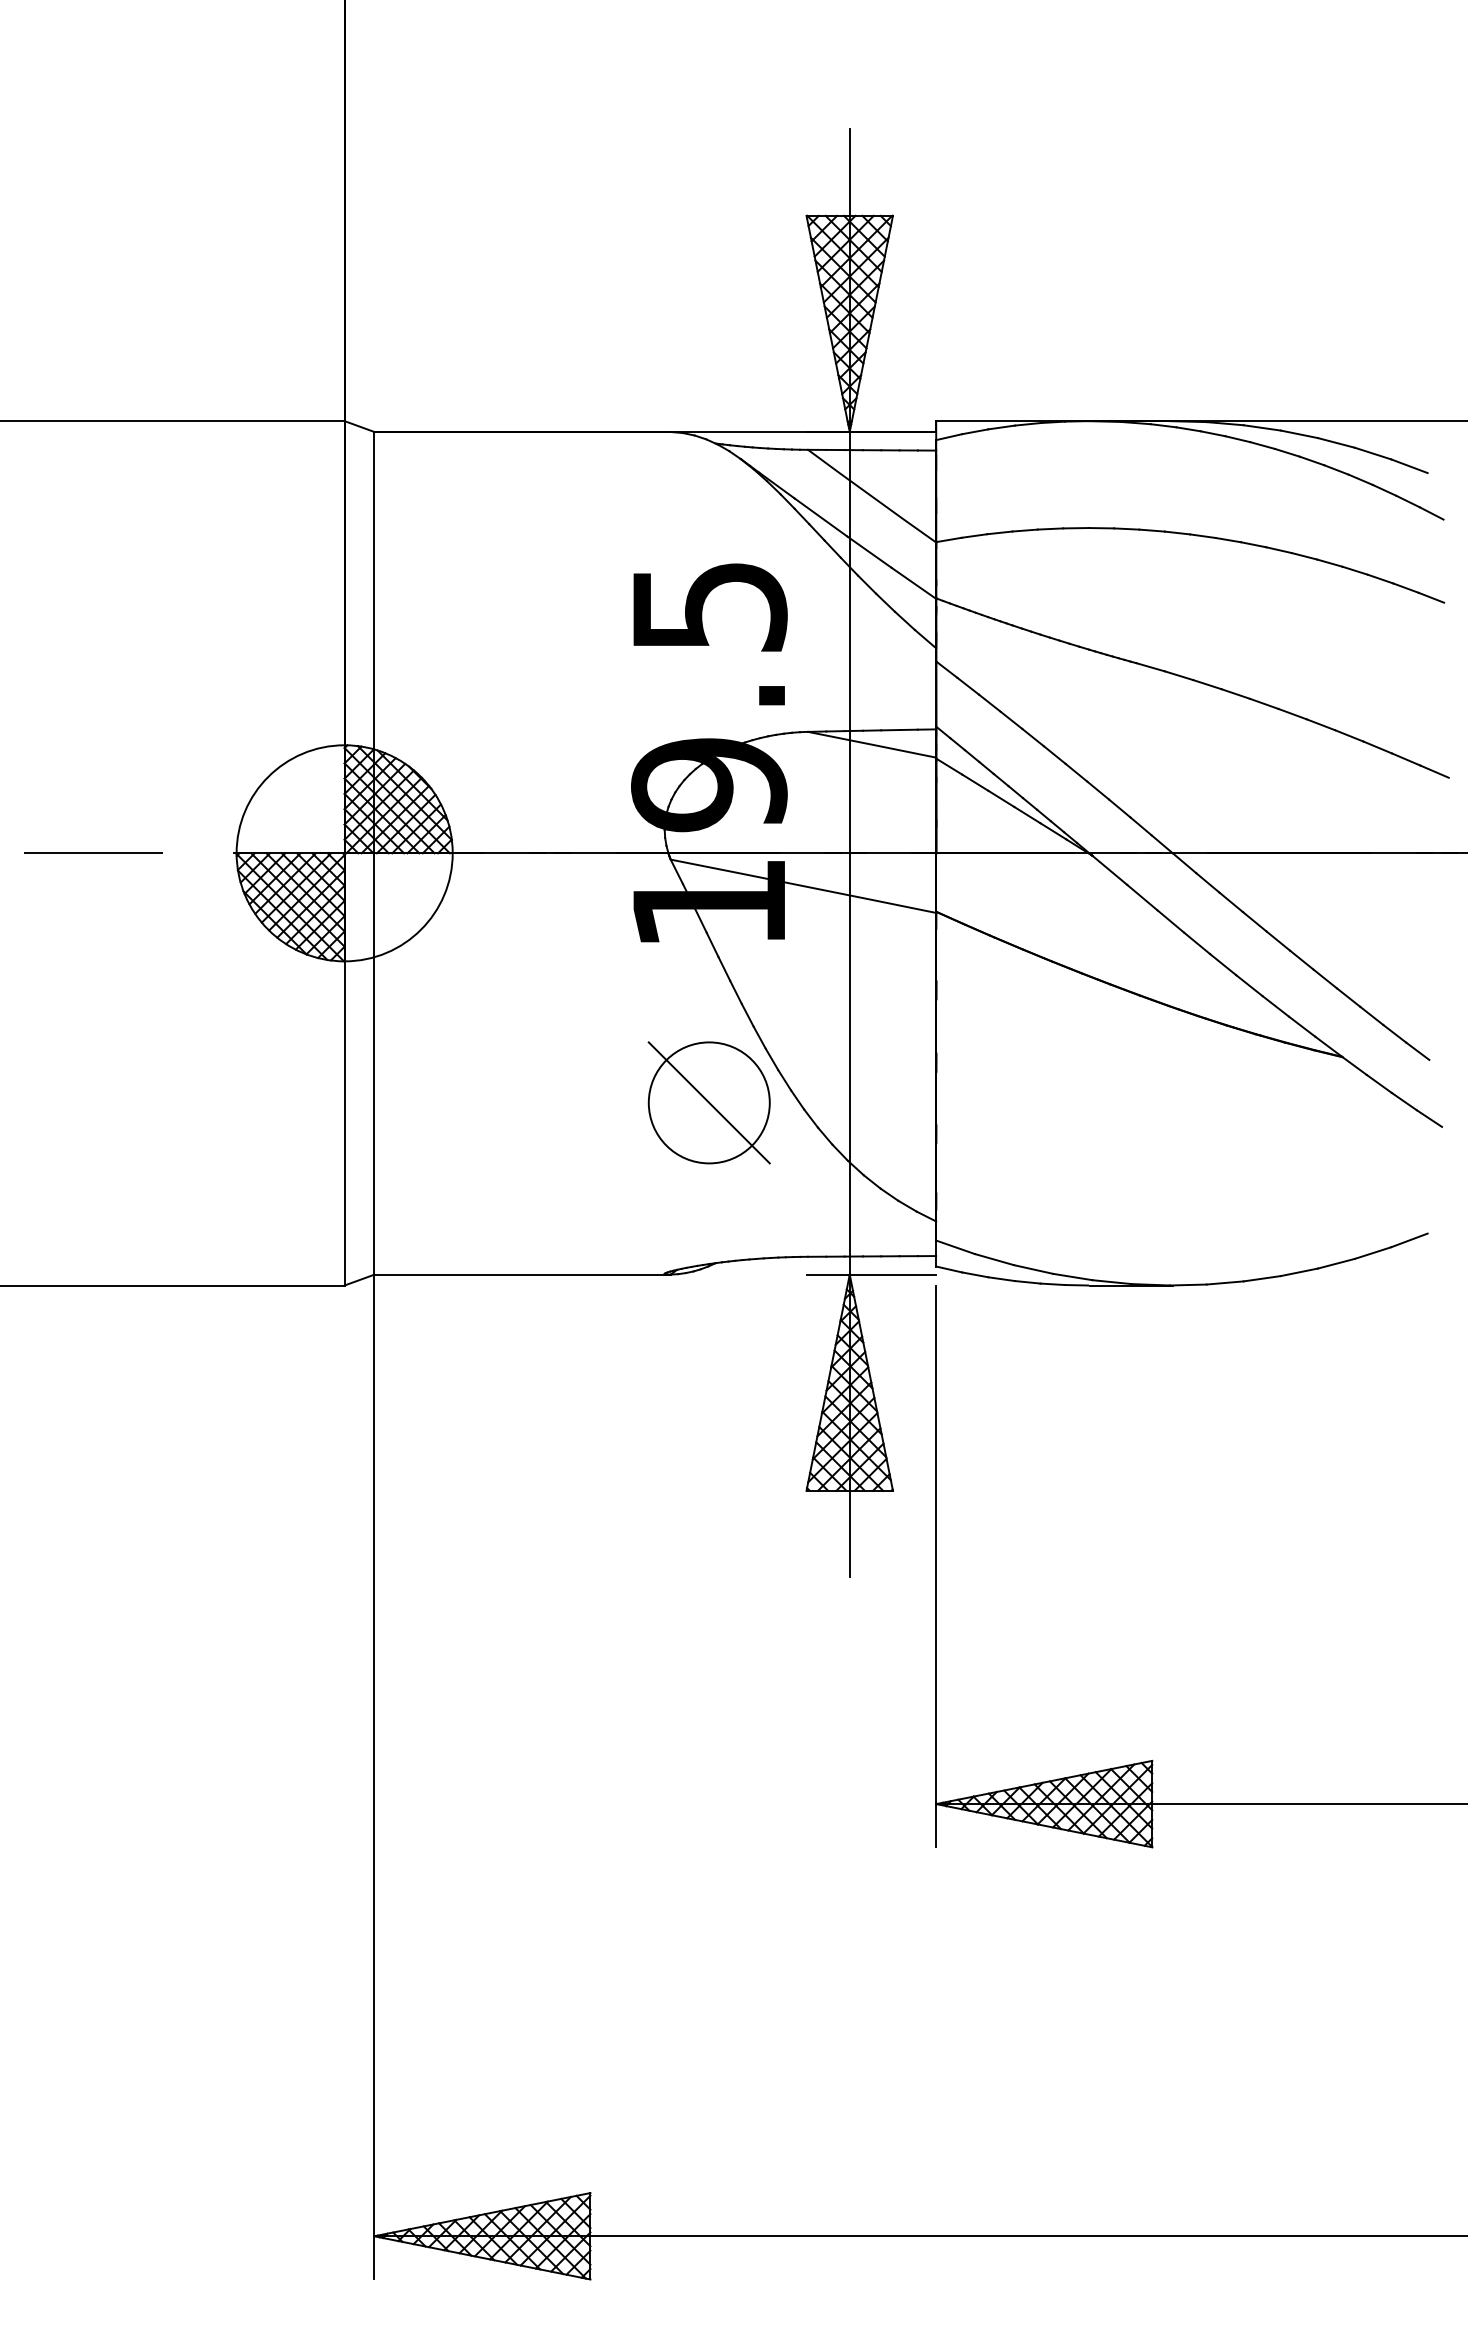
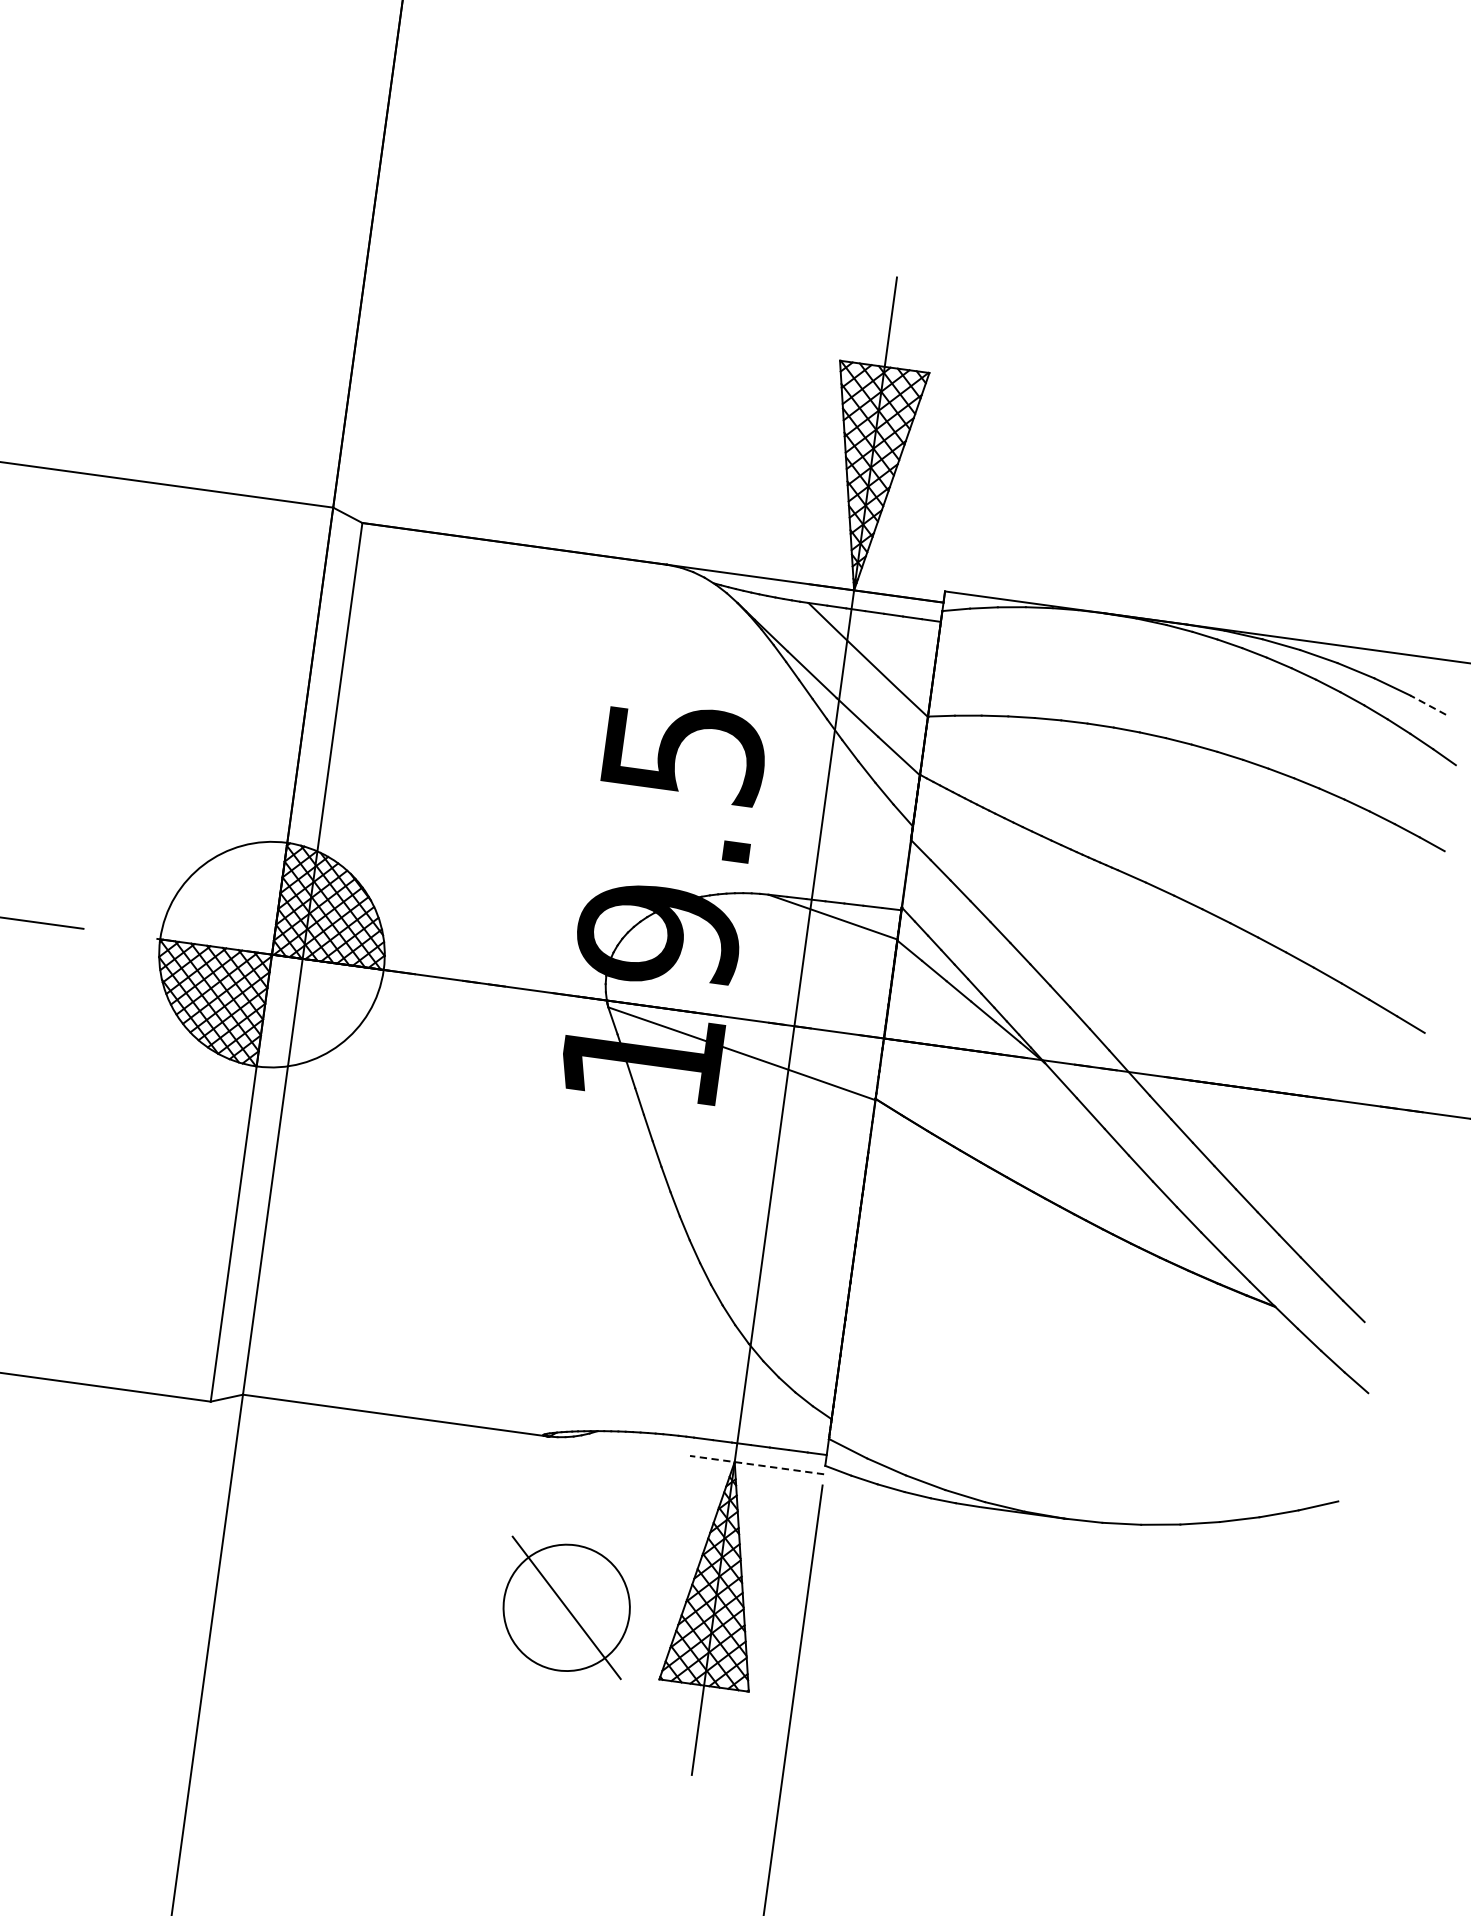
line: (1408, 466) -> (1427, 705), solid -> dashed
part: (708, 1102) -> (565, 1607), moved
line: (871, 1274) -> (757, 1464), solid -> dashed

